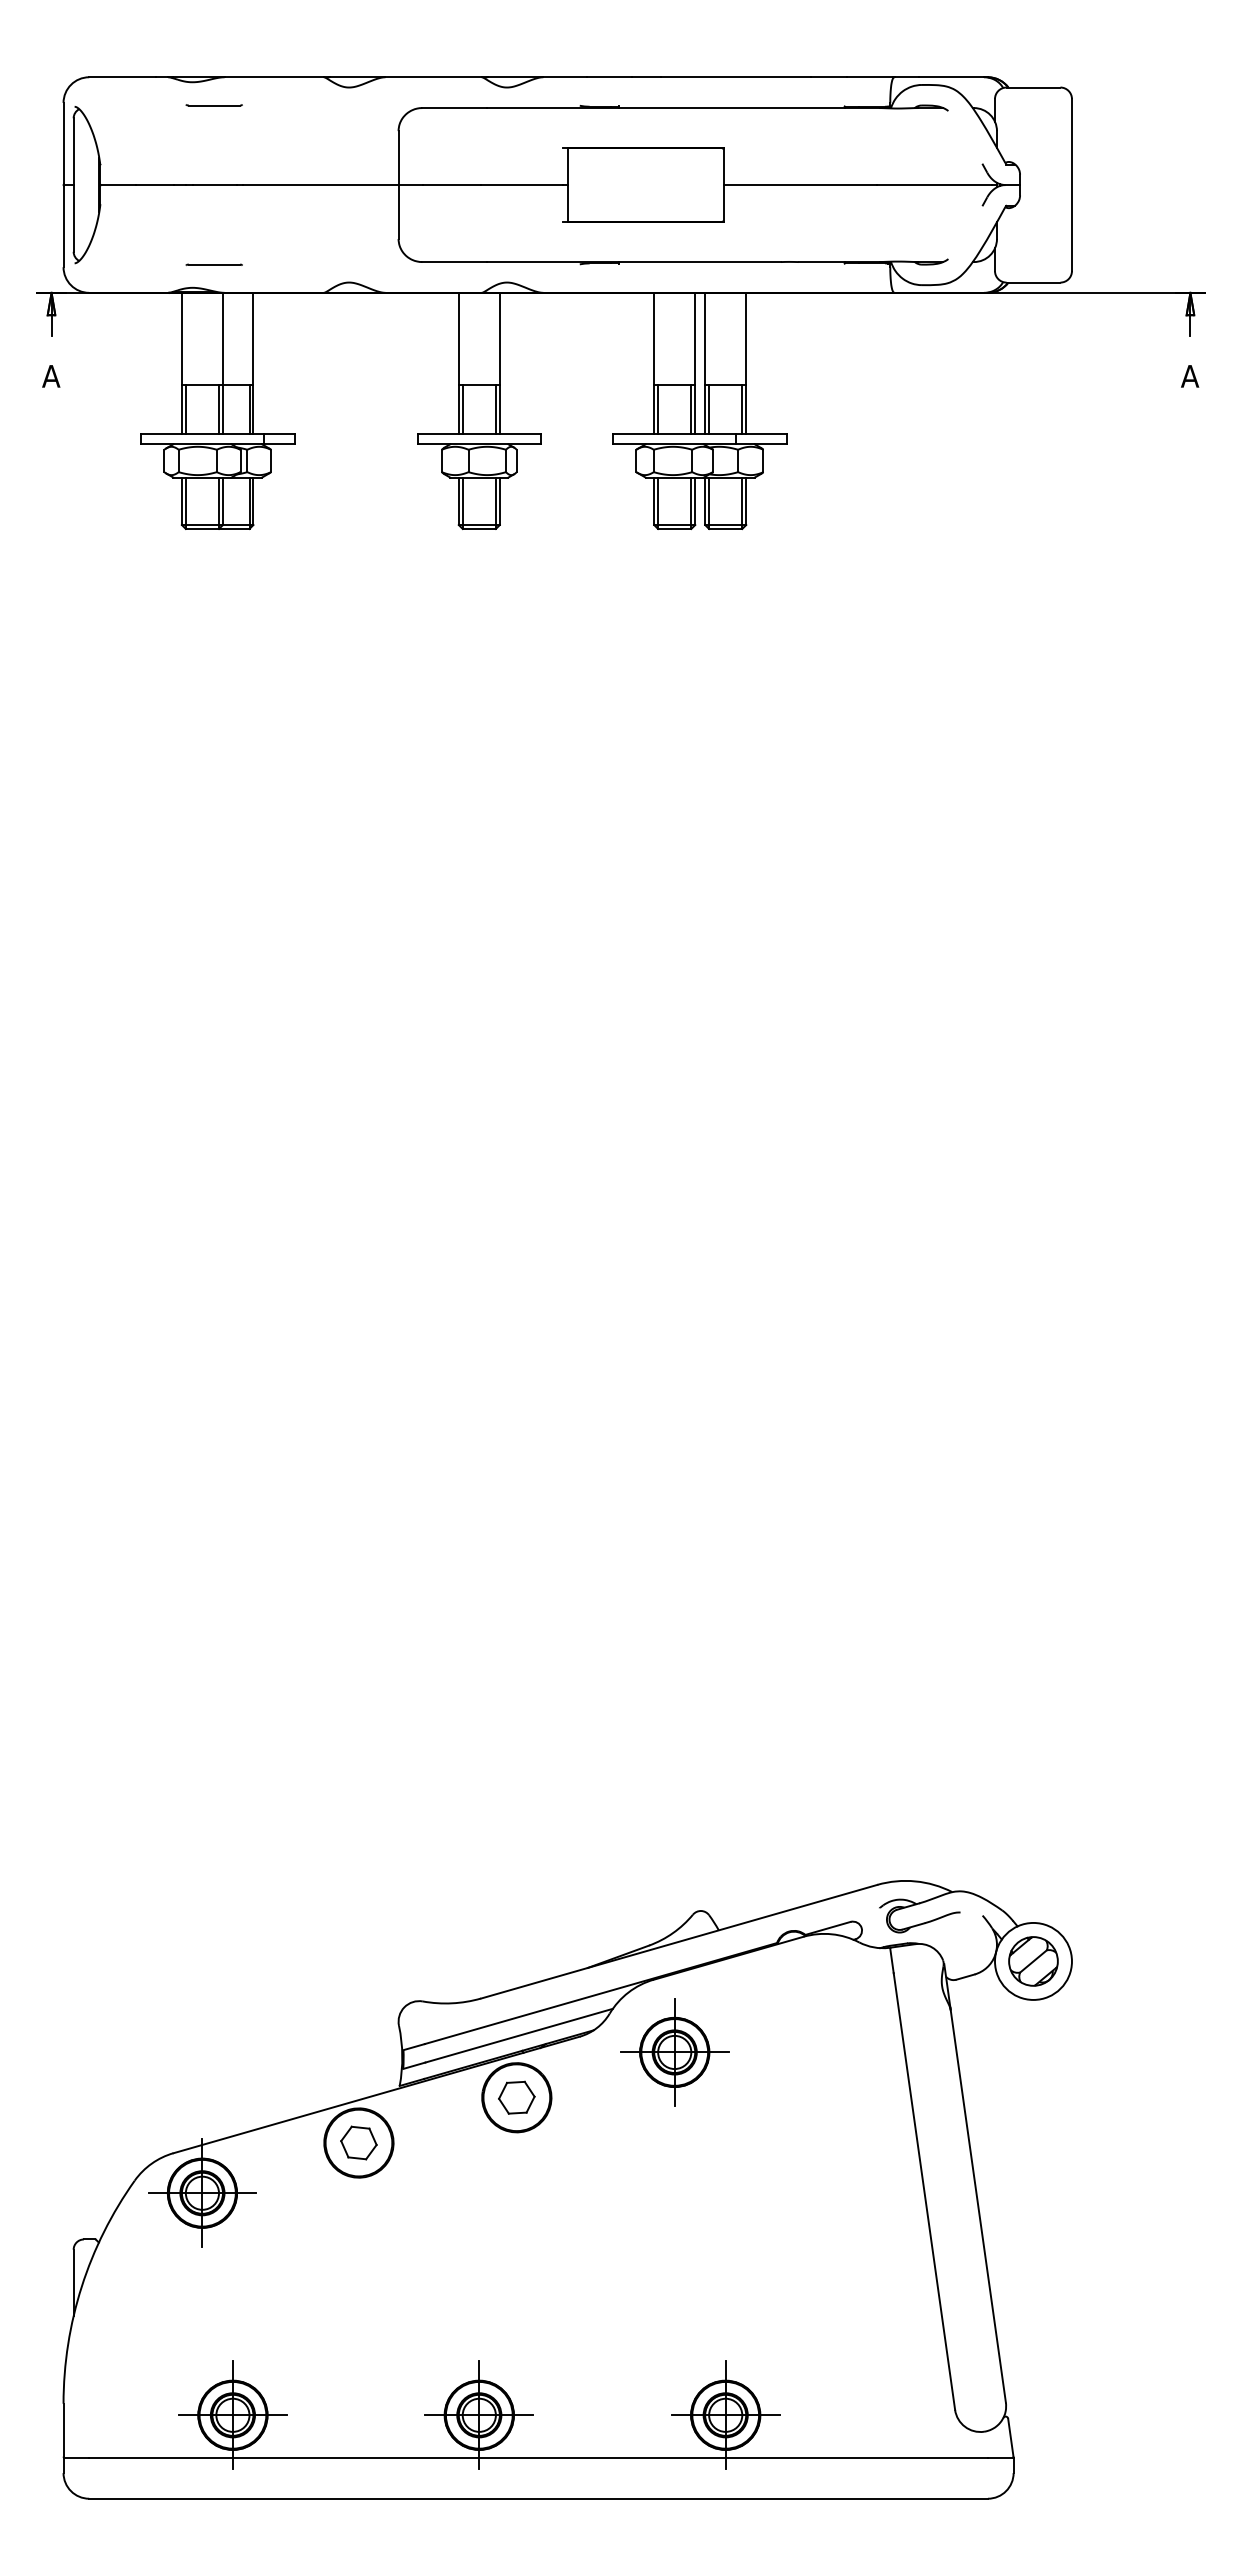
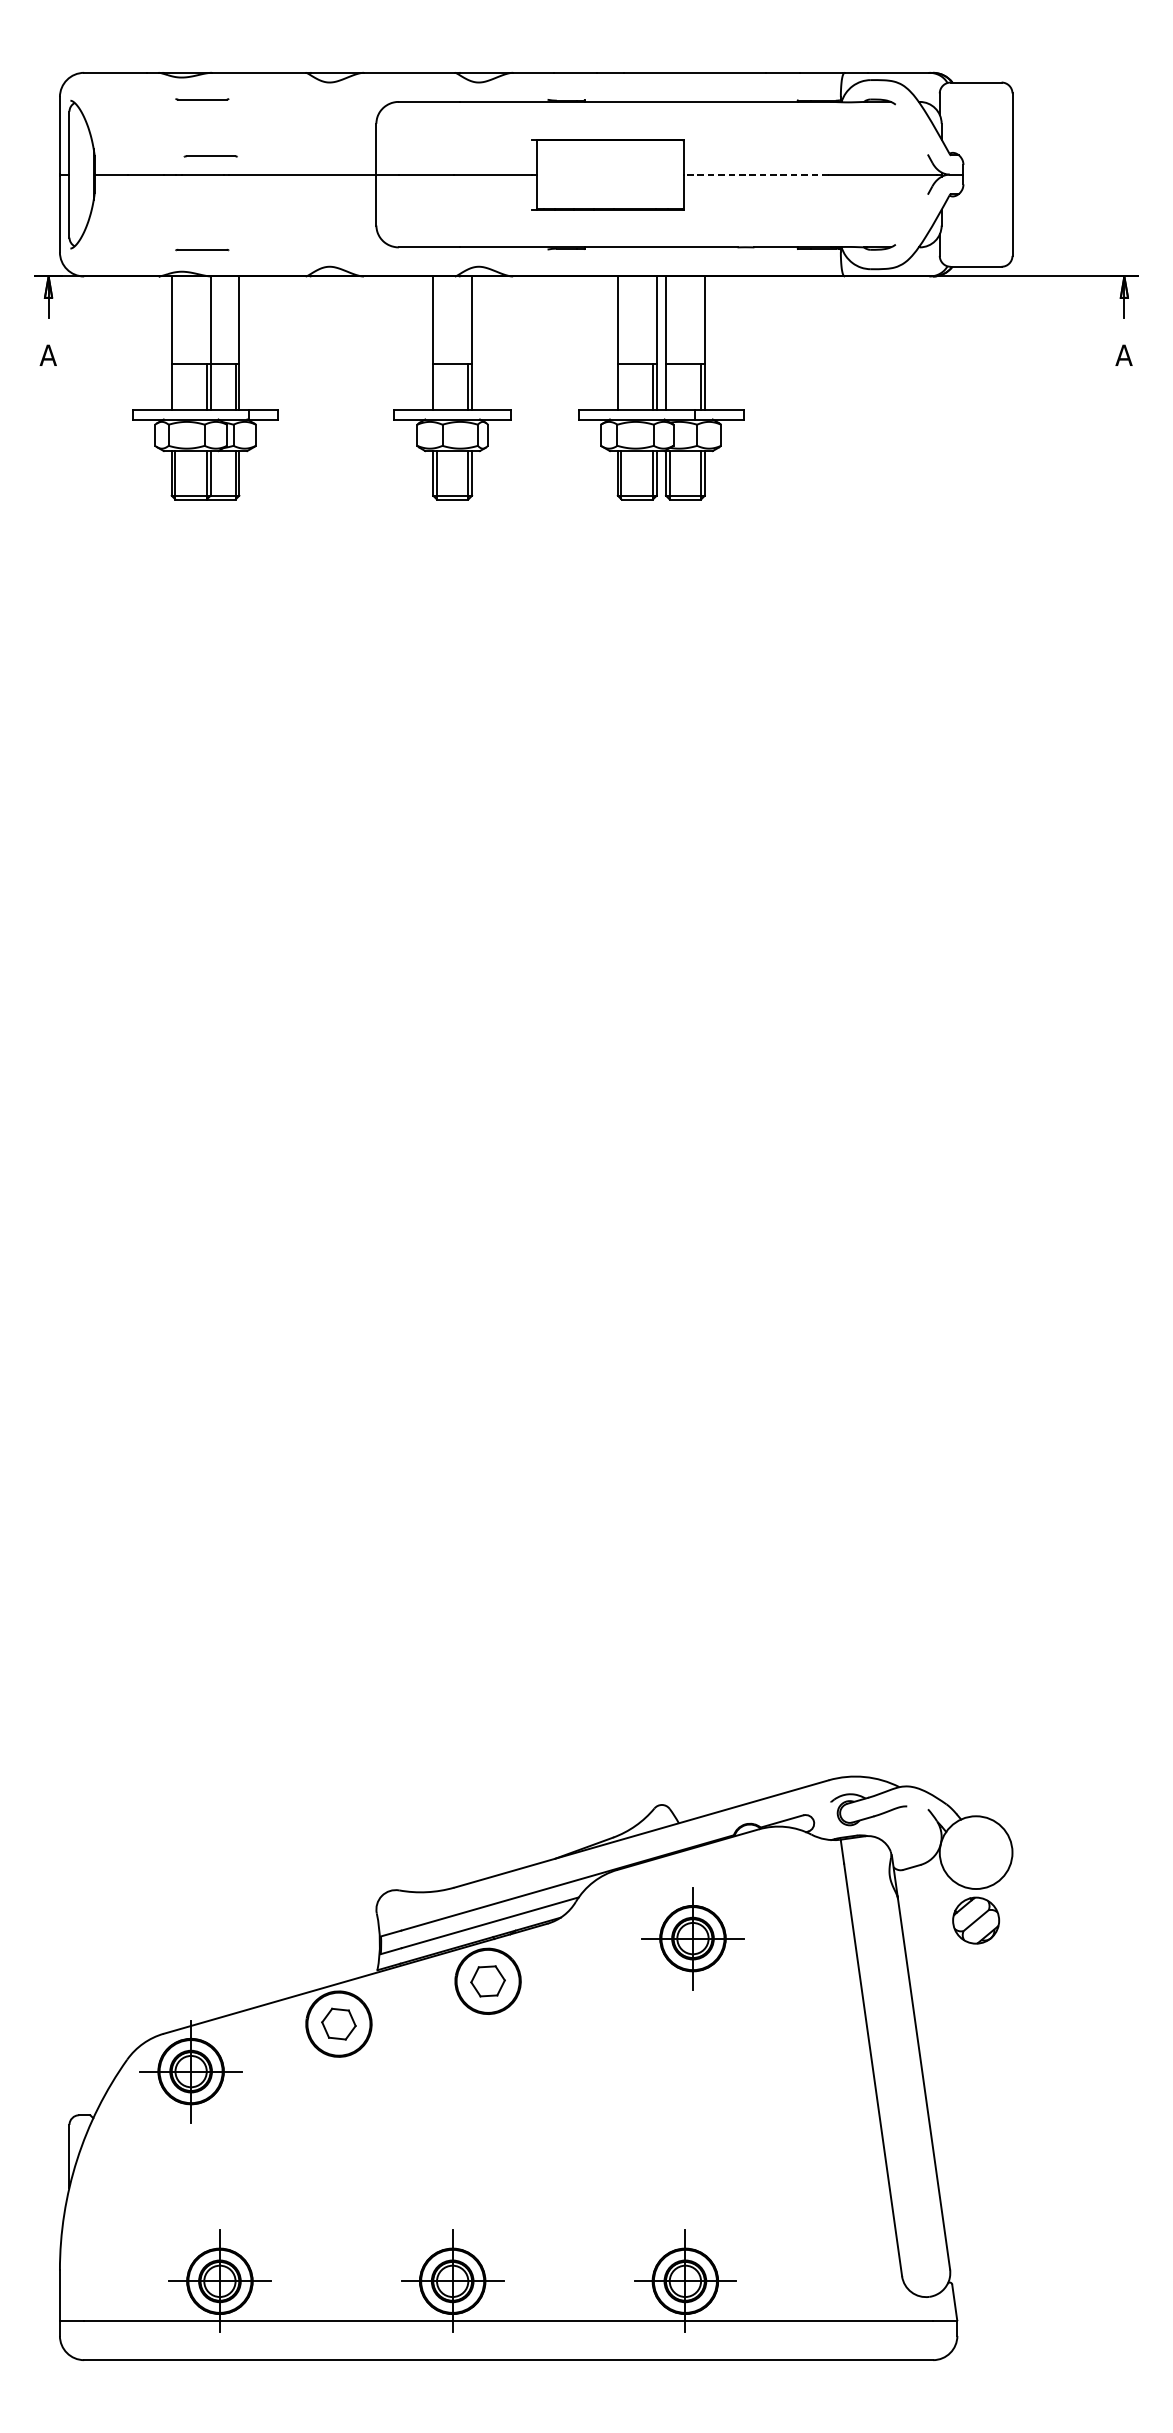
line: (222, 165) -> (210, 156), added
line: (800, 185) -> (756, 175), solid -> dashed
line: (185, 409) -> (175, 386), removed
line: (462, 409) -> (436, 386), removed
line: (658, 409) -> (621, 386), removed
line: (708, 409) -> (669, 386), removed
part: (1033, 1961) -> (976, 1920), moved
part: (674, 2052) -> (692, 1938), moved

